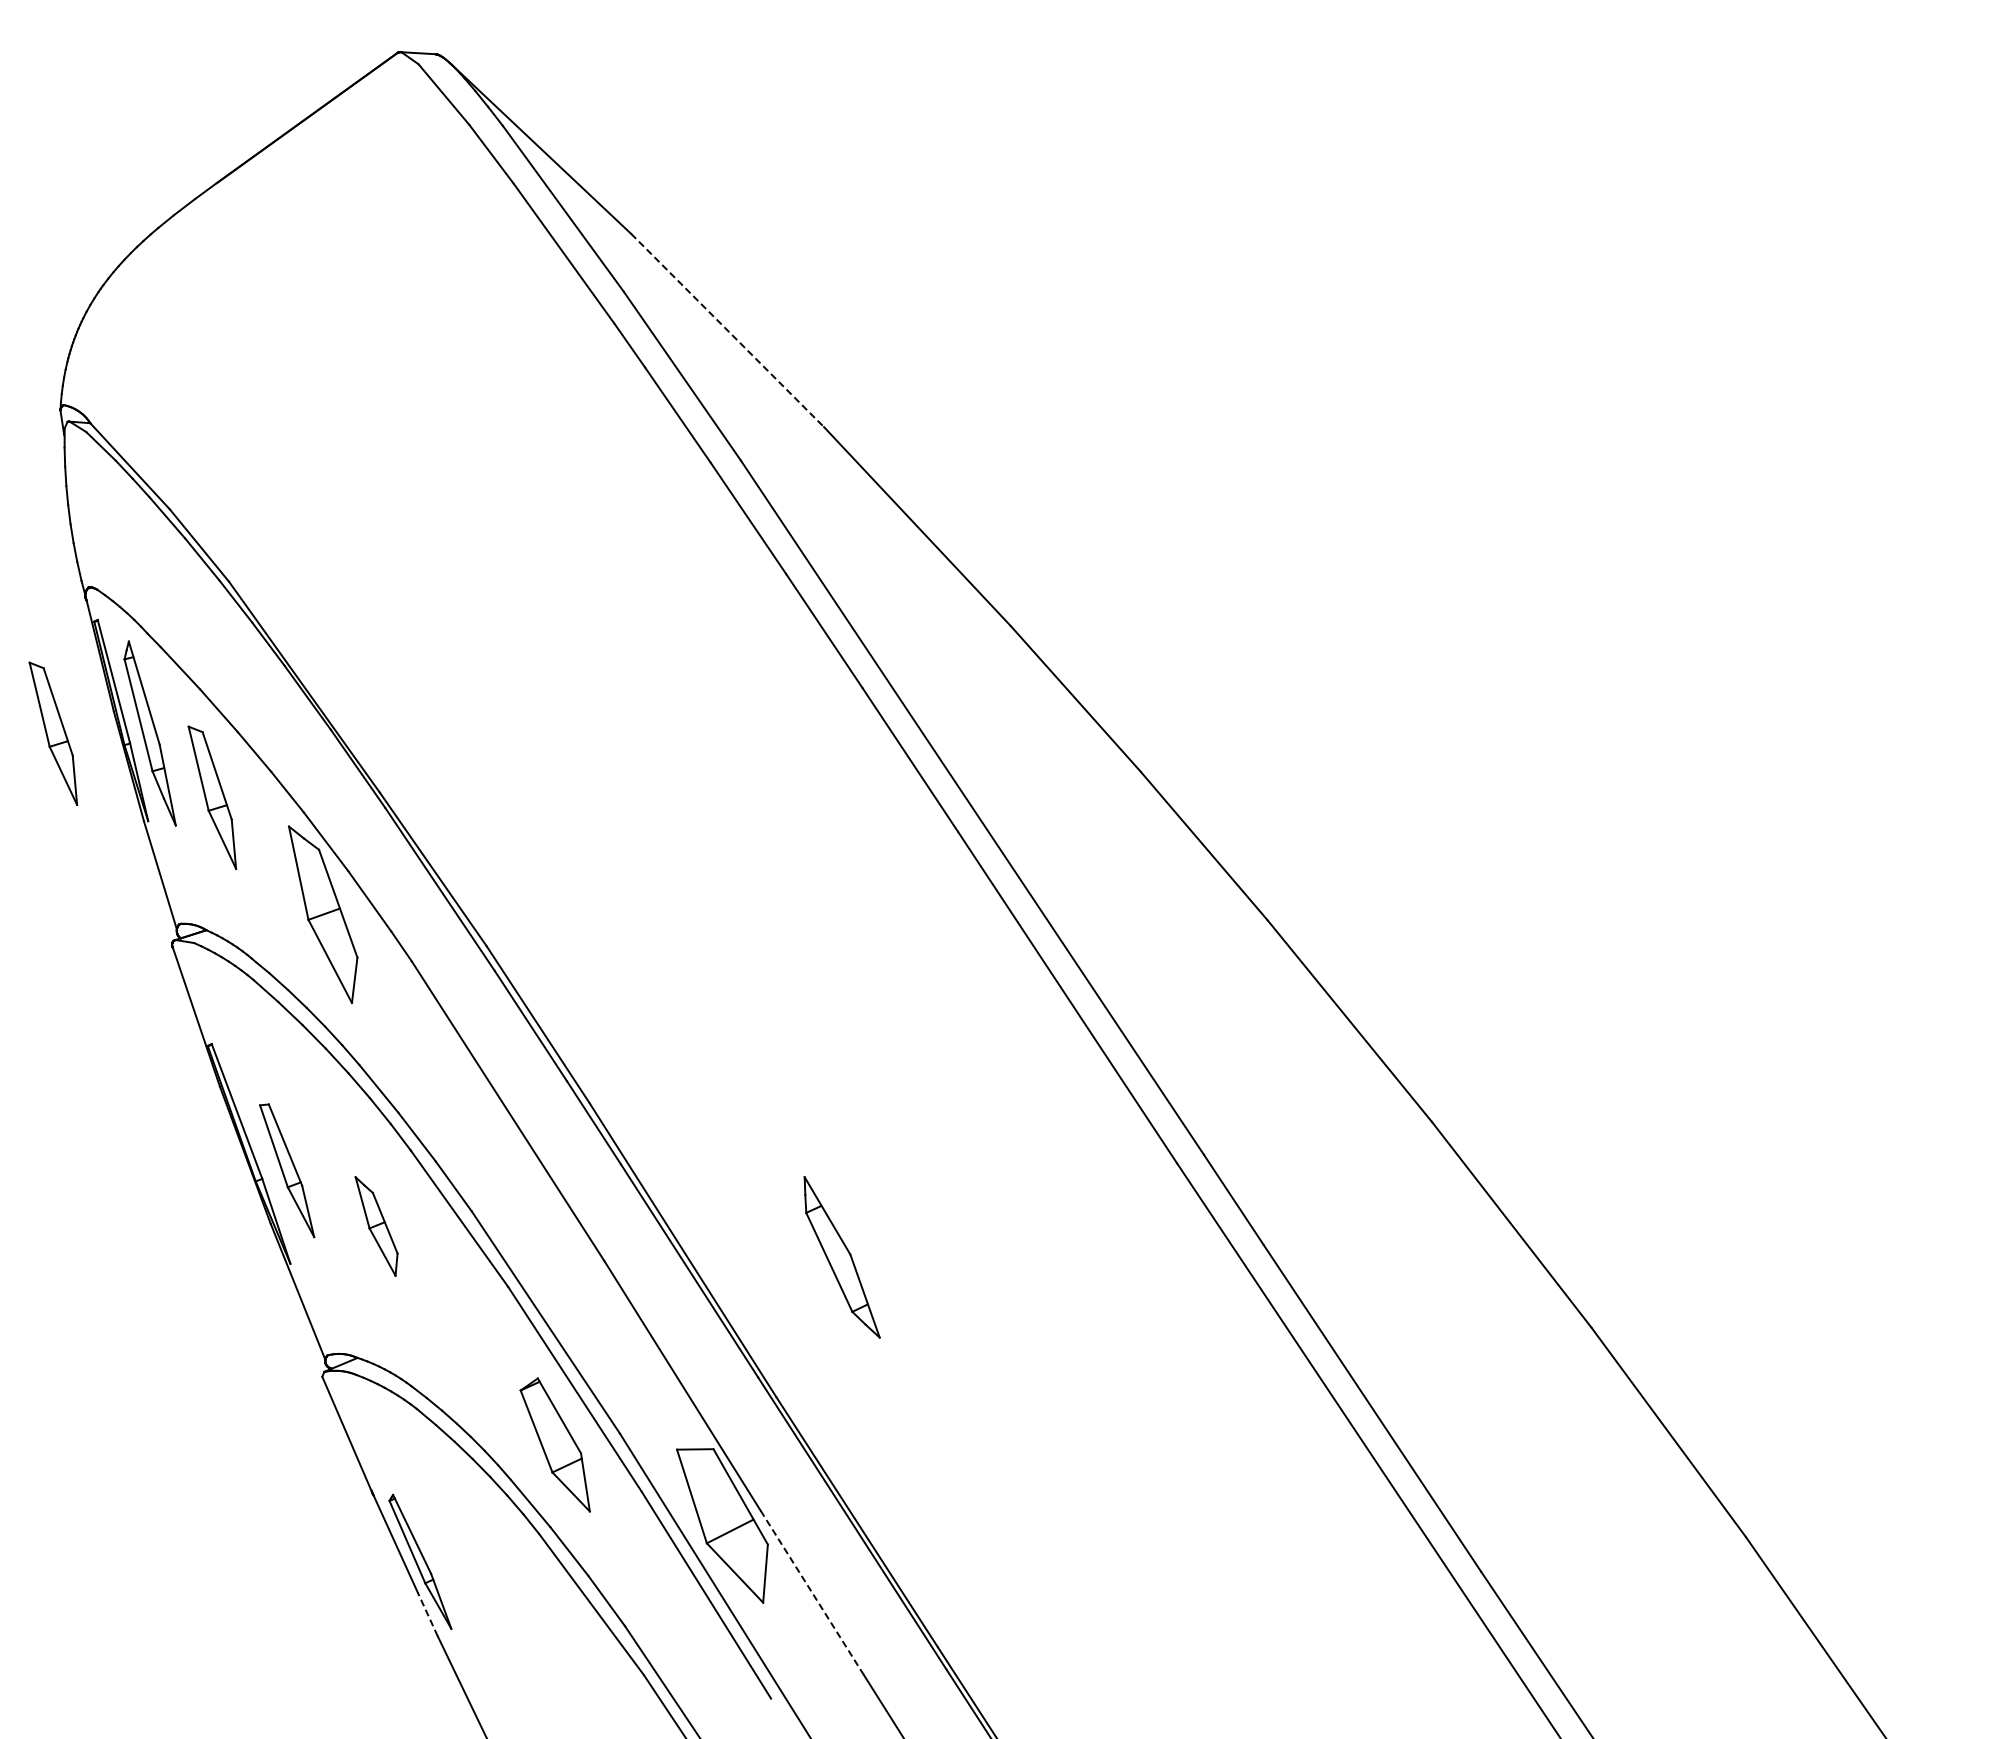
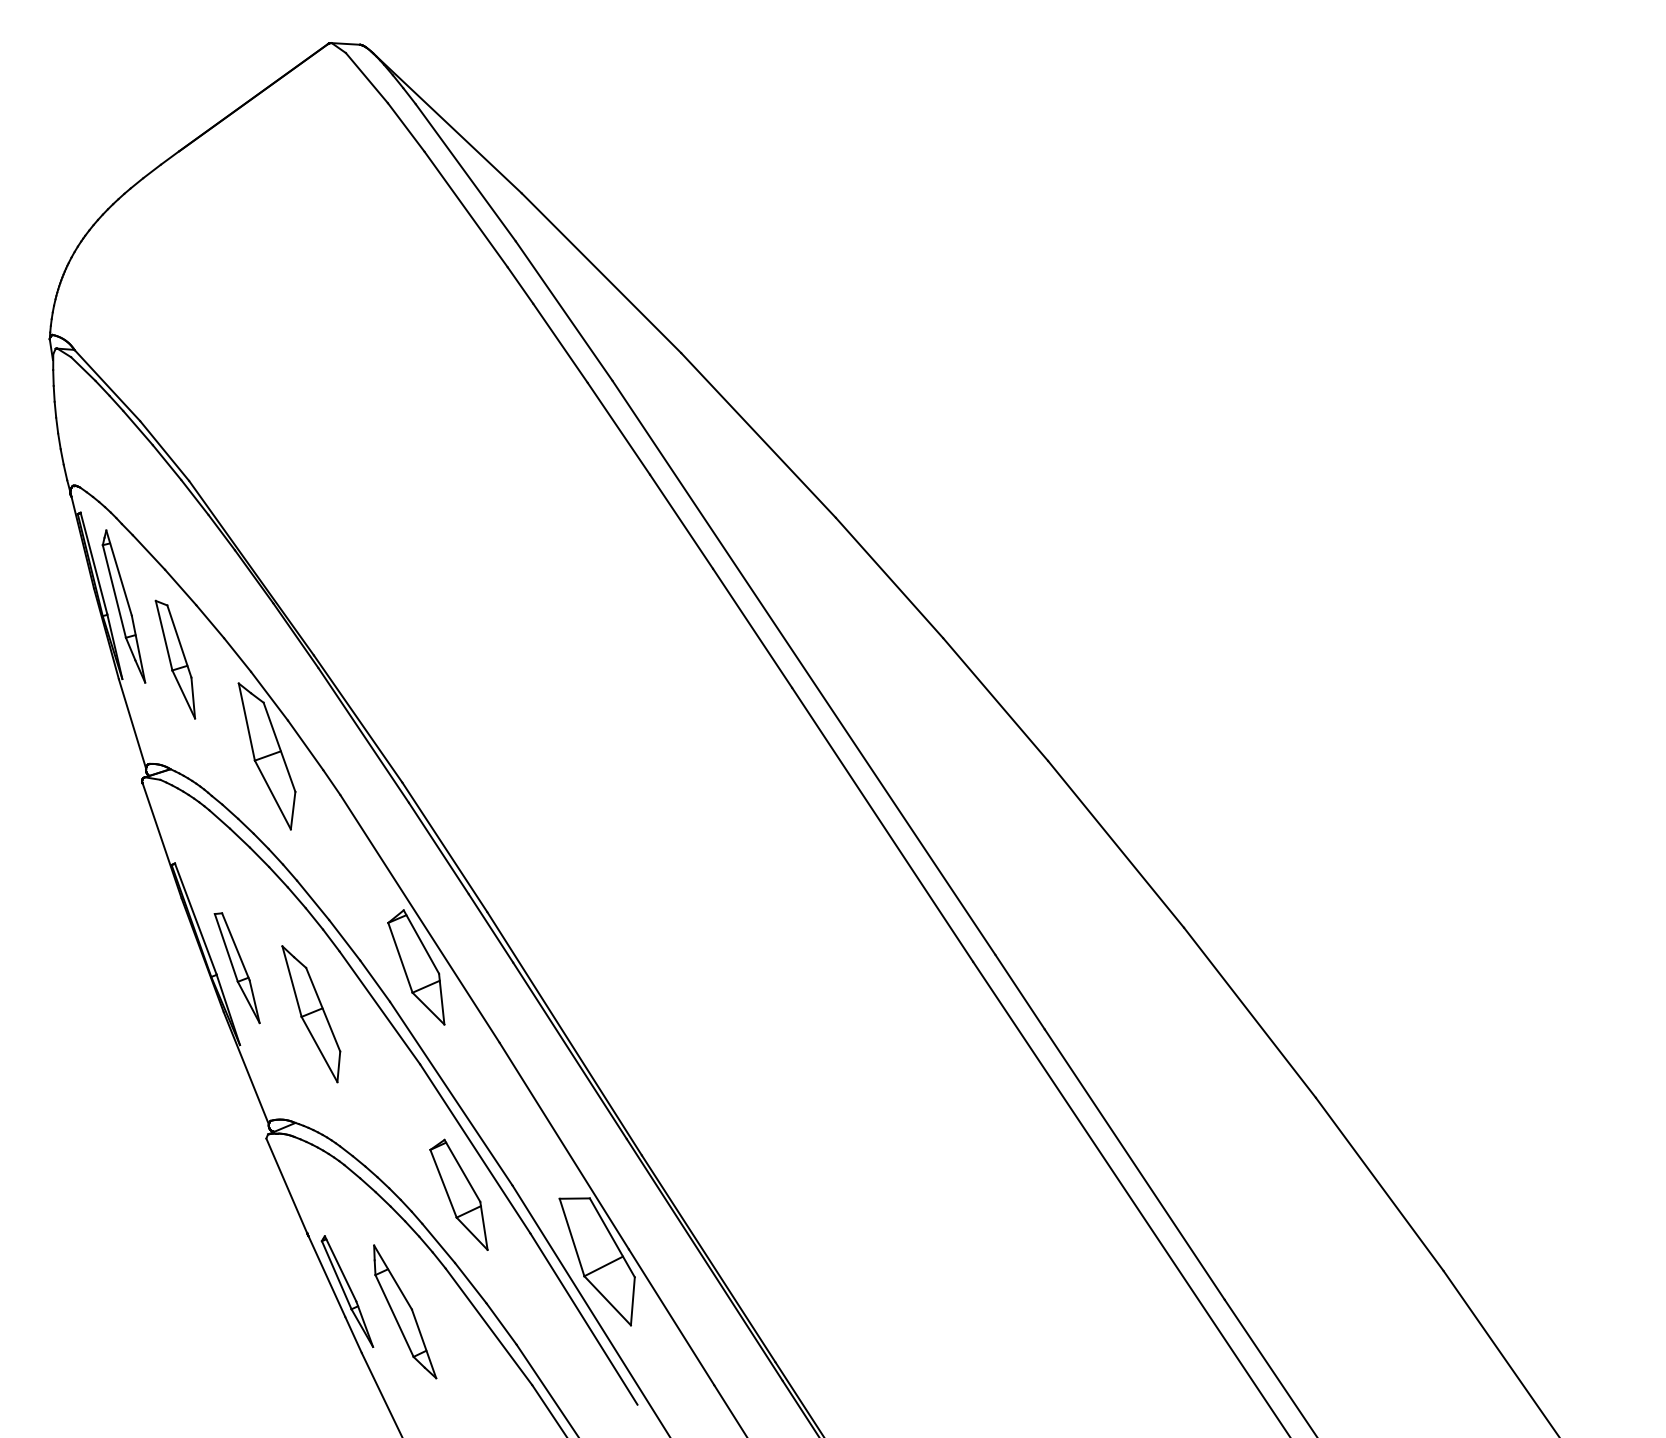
line: (727, 330) -> (601, 273), dashed -> solid
part: (53, 733) -> (44, 606), removed
part: (503, 1169) -> (416, 967), added
part: (376, 1226) -> (311, 1014), size x1.67
part: (841, 1257) -> (404, 1311), moved
line: (812, 1592) -> (671, 1316), dashed -> solid
line: (427, 1614) -> (353, 1335), dashed -> solid

